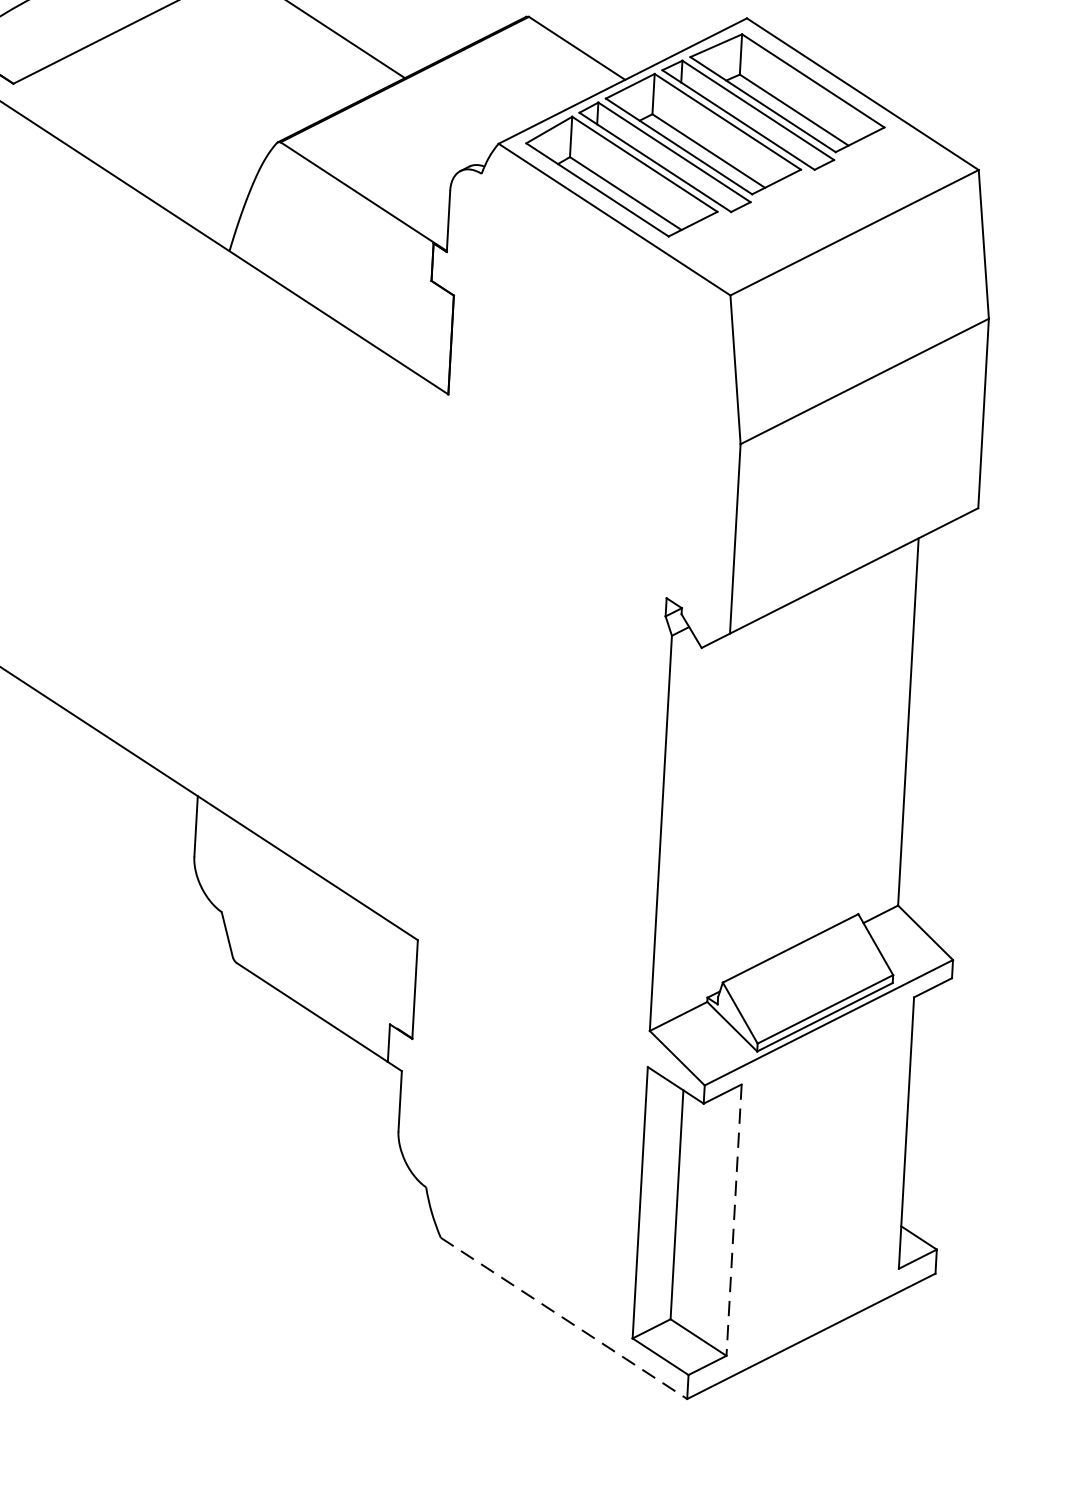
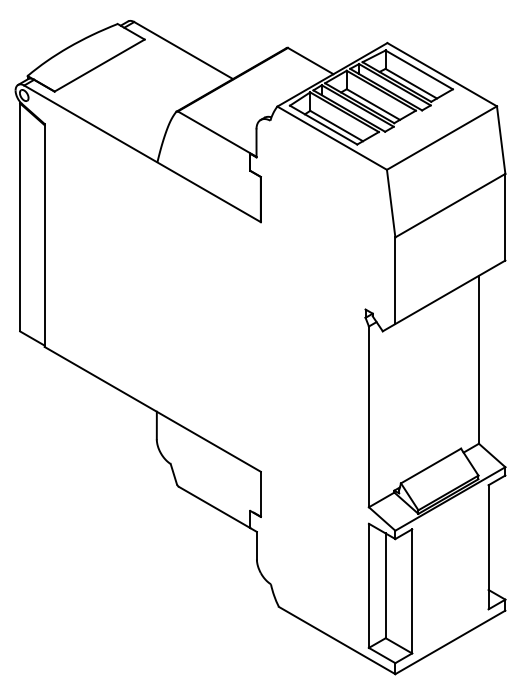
line: (734, 1220) -> (412, 591), dashed -> solid
line: (564, 1318) -> (337, 640), dashed -> solid

